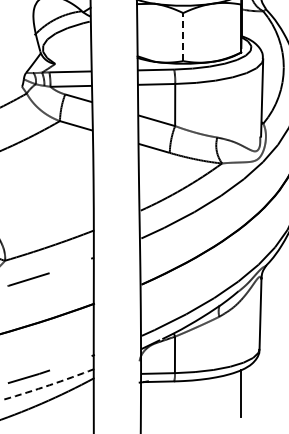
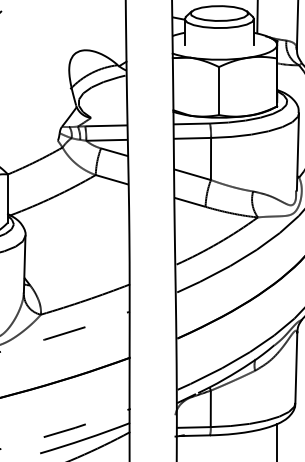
line: (183, 36) -> (219, 90), dashed -> solid
arc: (49, 385) -> (85, 439), dashed -> solid

